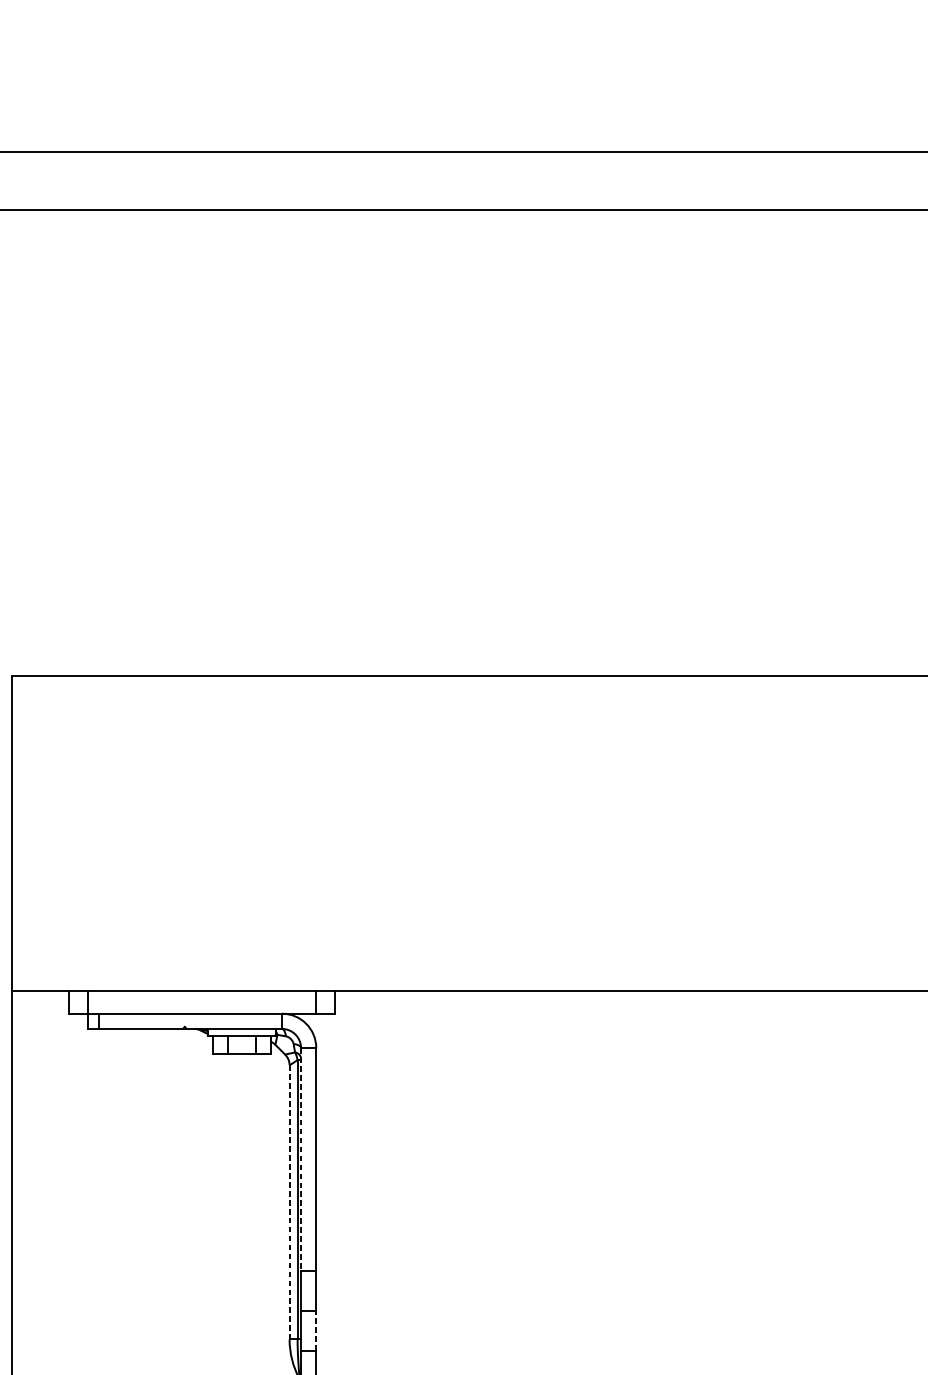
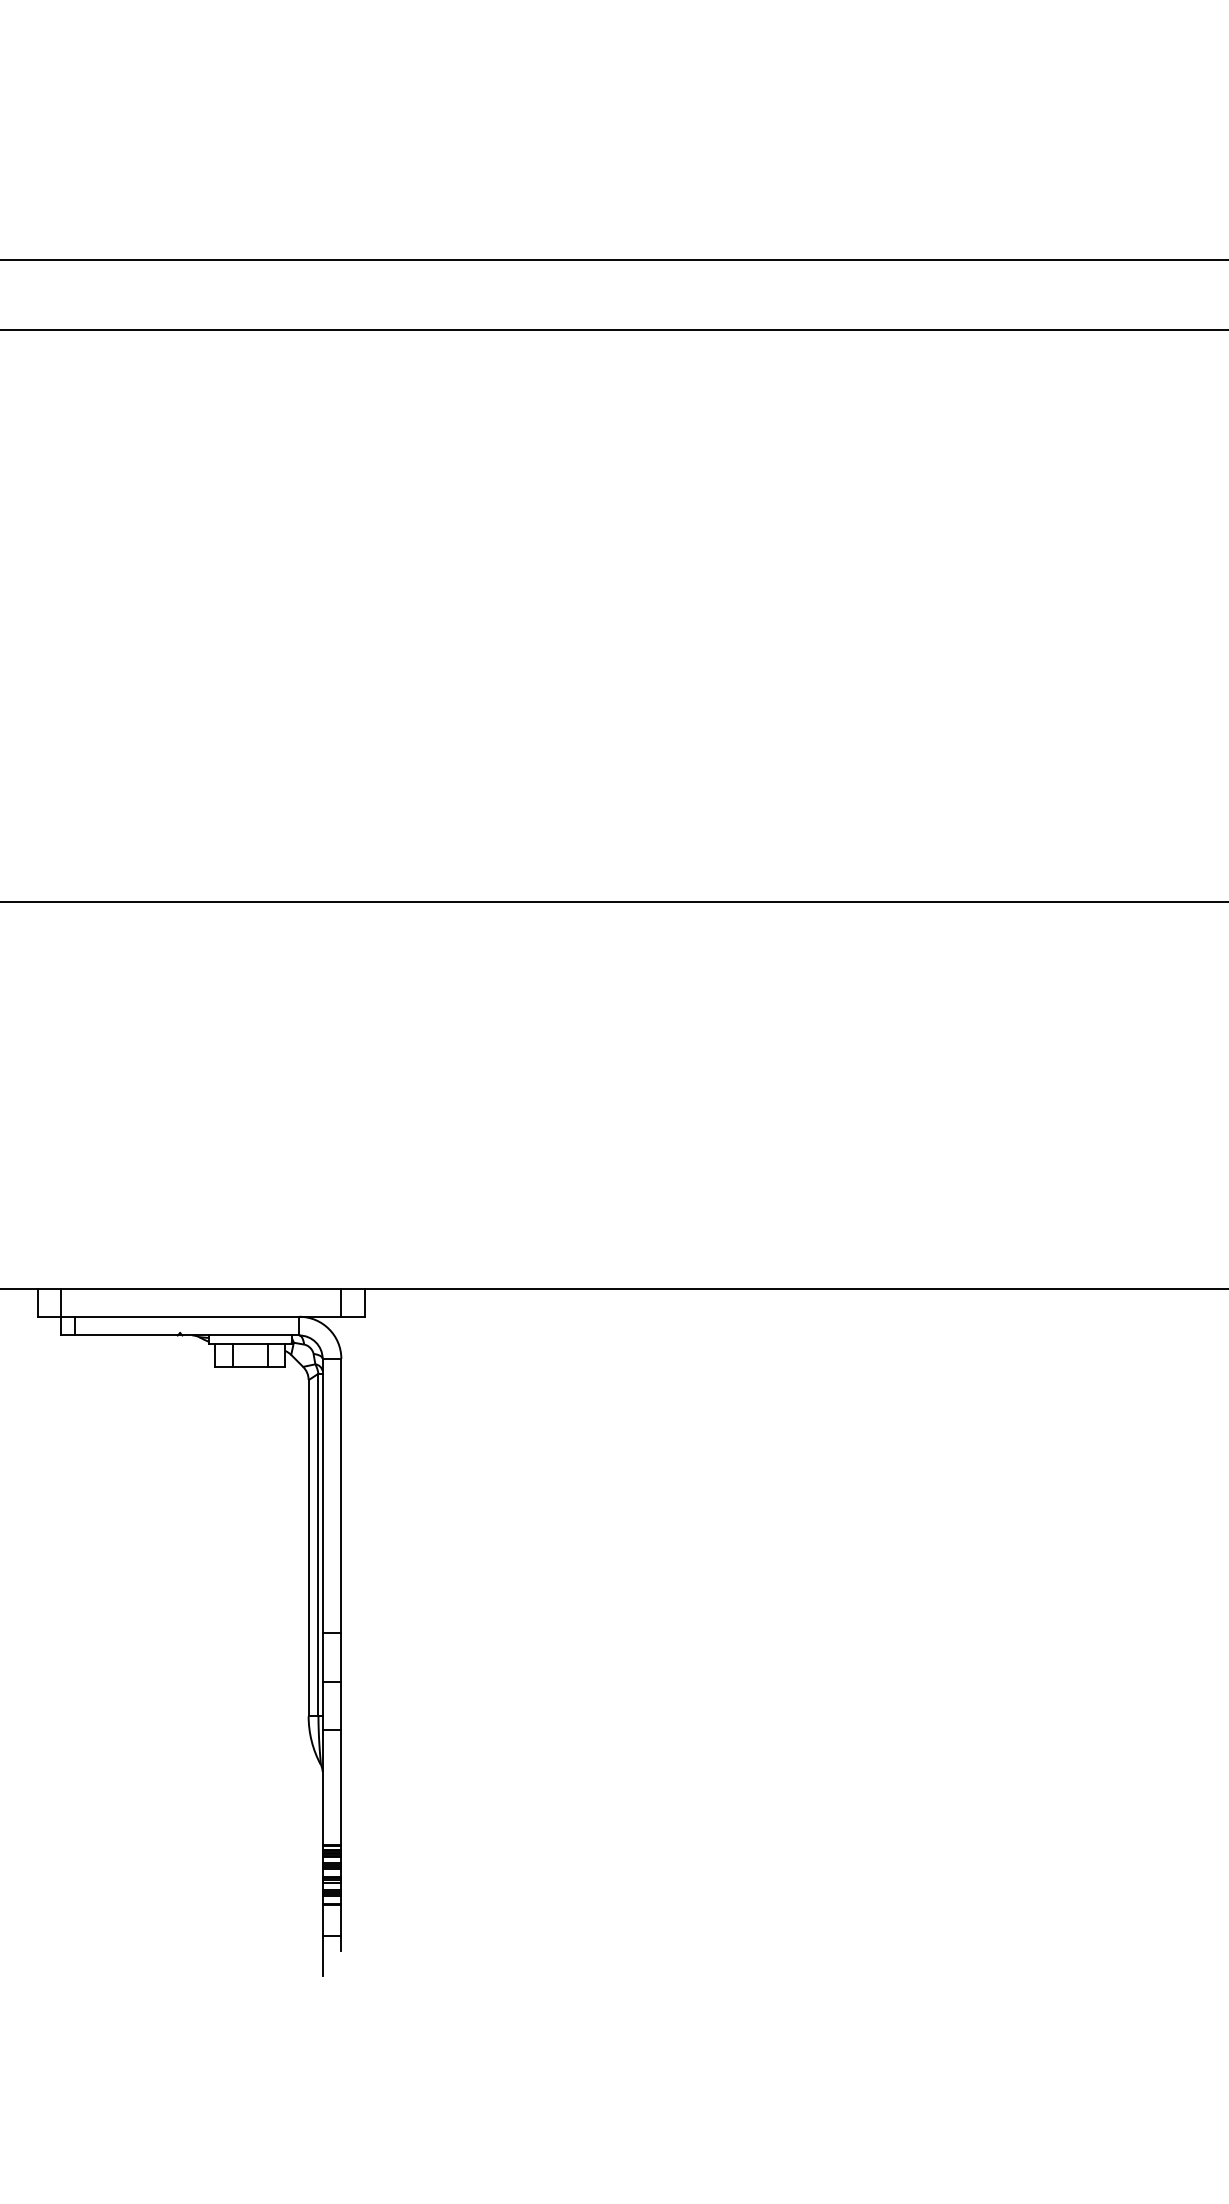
line: (300, 1160) -> (322, 1496), dashed -> solid
line: (289, 1202) -> (308, 1548), dashed -> solid
line: (316, 1330) -> (341, 1705), dashed -> solid

